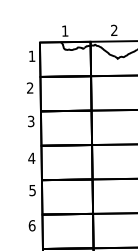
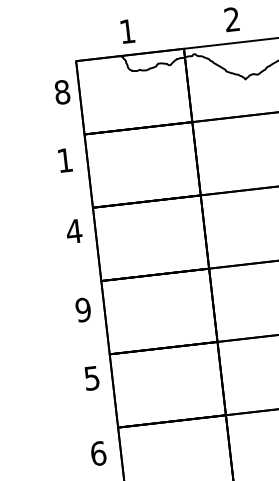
text: (31, 56) -> (61, 92), 1 -> 8
text: (30, 87) -> (65, 159), 2 -> 1
text: (30, 121) -> (72, 231), 3 -> 4
text: (31, 158) -> (82, 310), 4 -> 9

